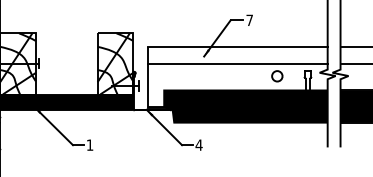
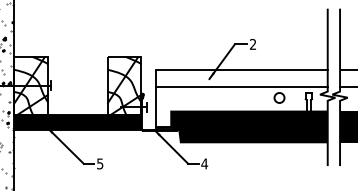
text: (249, 20) -> (252, 44), 7 -> 2
text: (90, 144) -> (100, 163), 1 -> 5

